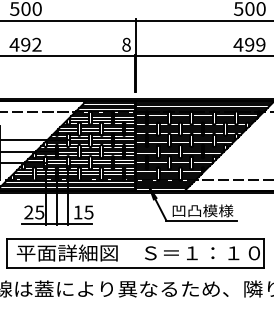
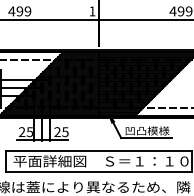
text: (36, 44) -> (27, 11), 492 -> 499
text: (126, 44) -> (92, 11), 8 -> 1
text: (77, 212) -> (57, 132), 15 -> 25

